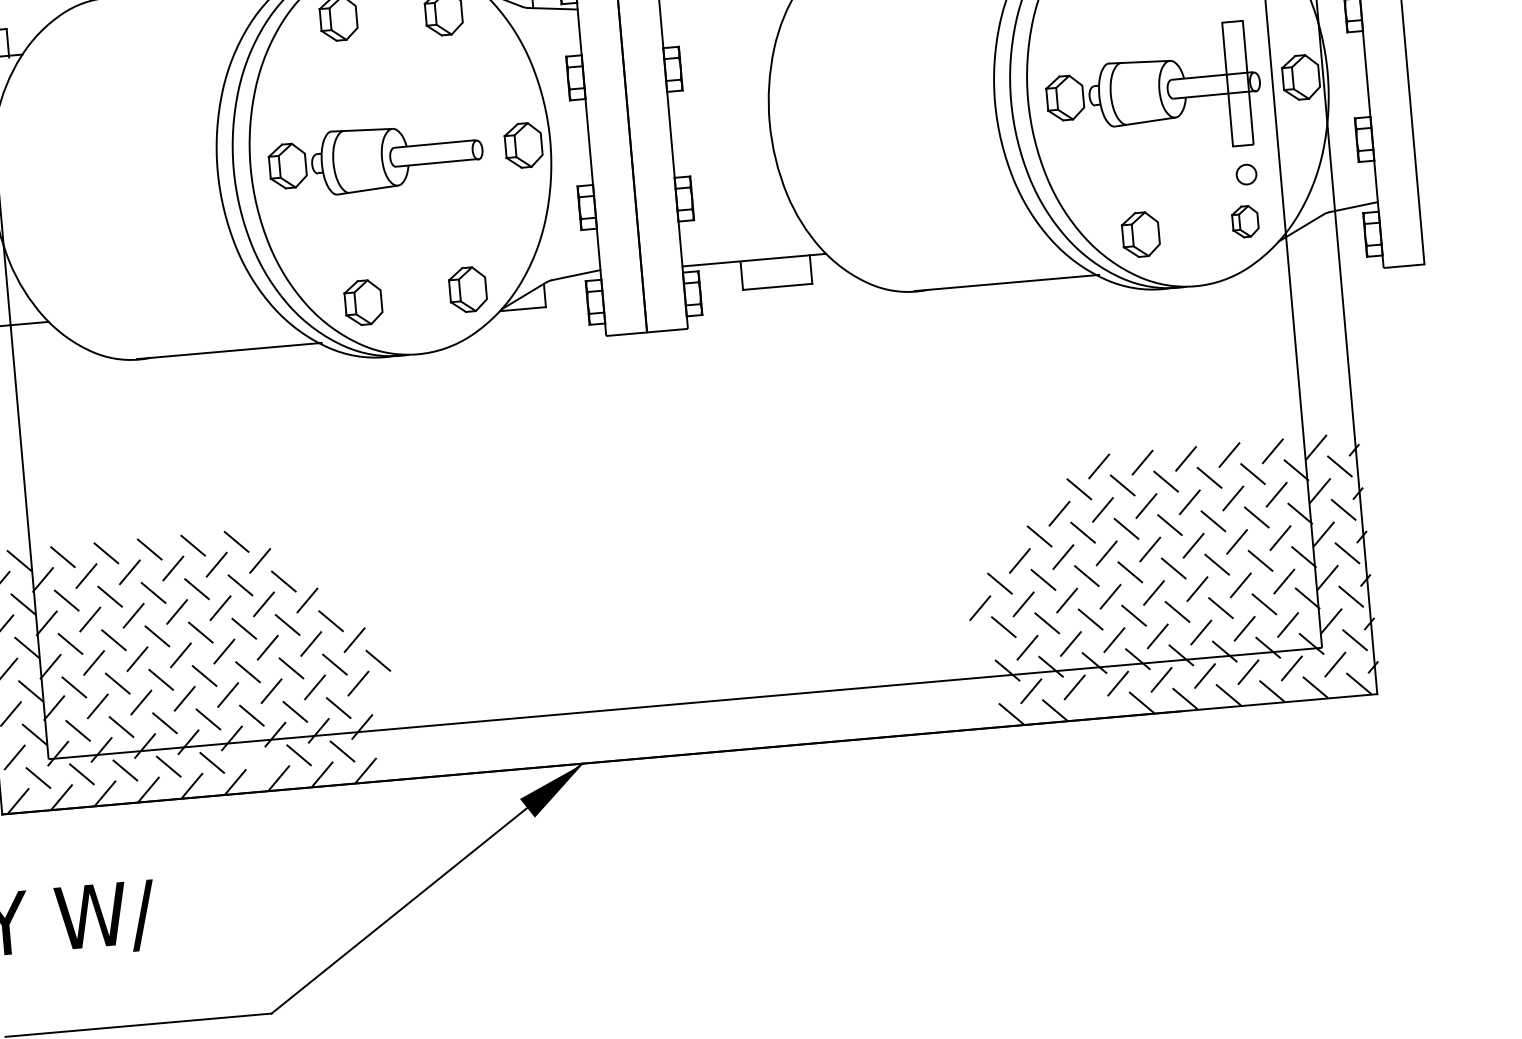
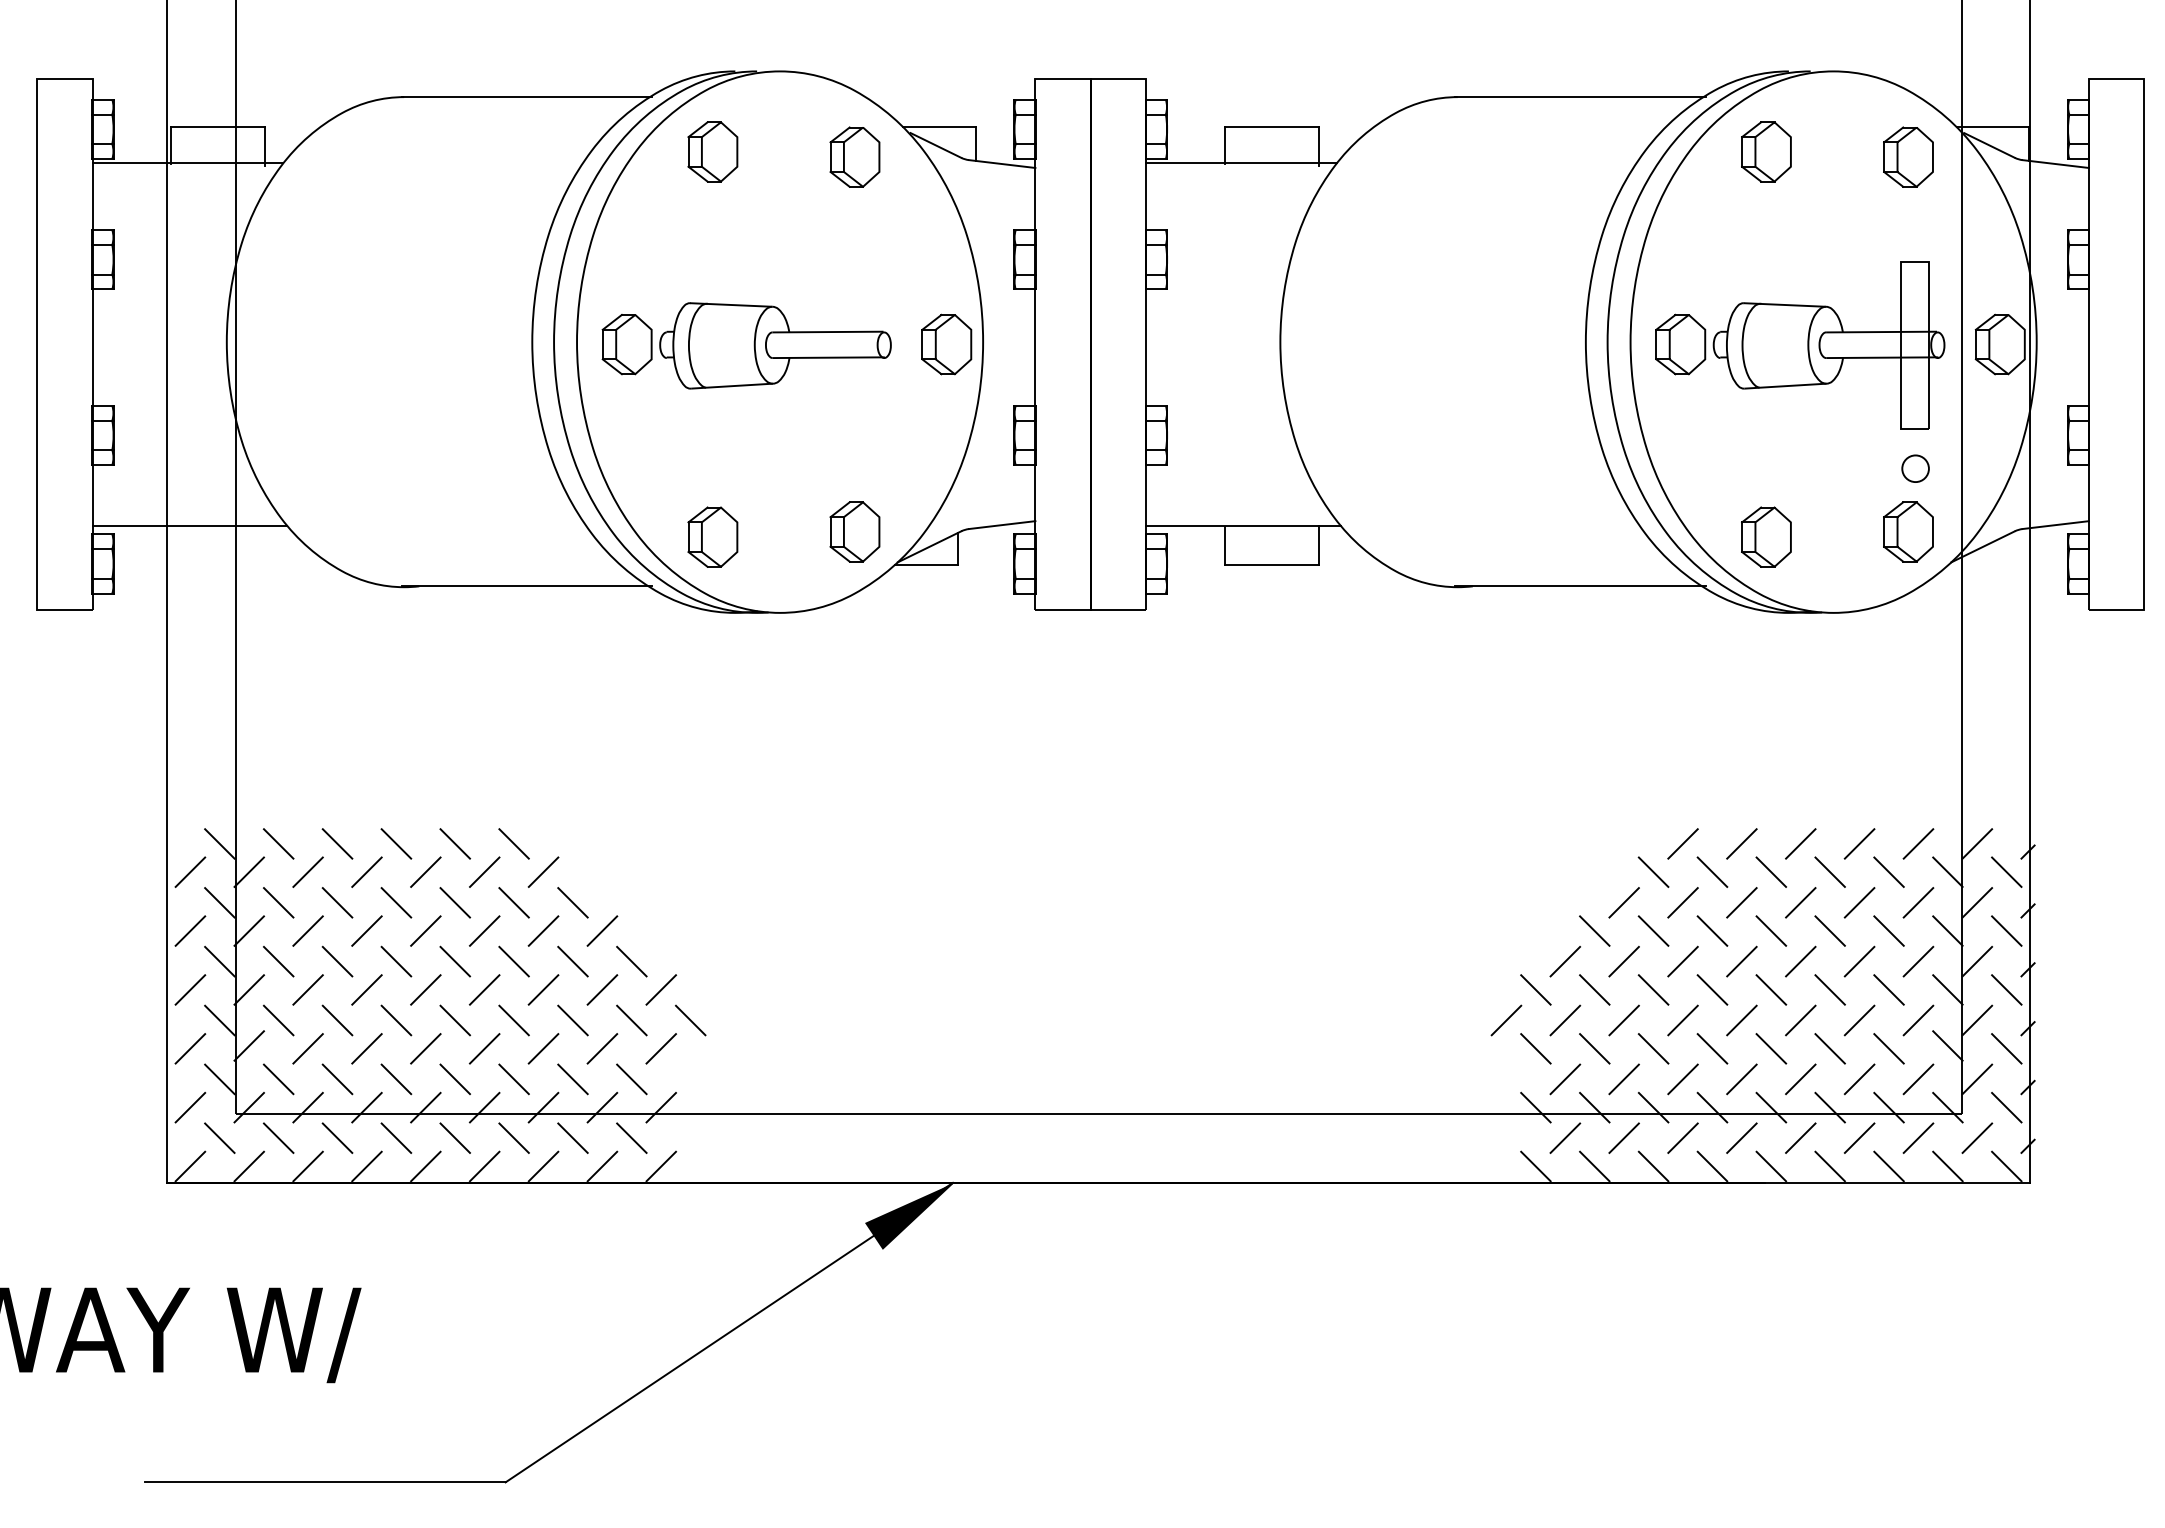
part: (1245, 221) -> (1908, 531), size x1.43
line: (1098, 706) -> (1653, 1166), added
line: (255, 758) -> (513, 1137), added

